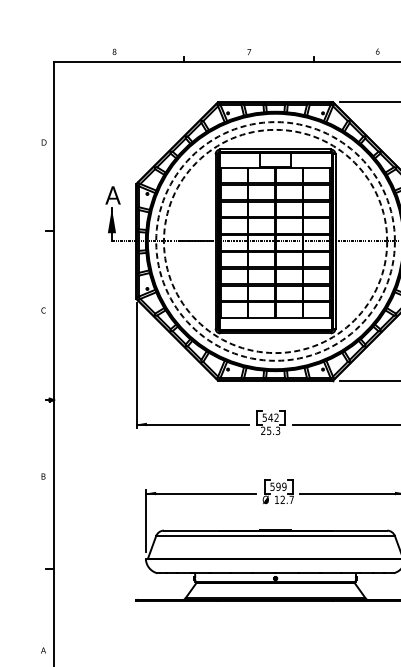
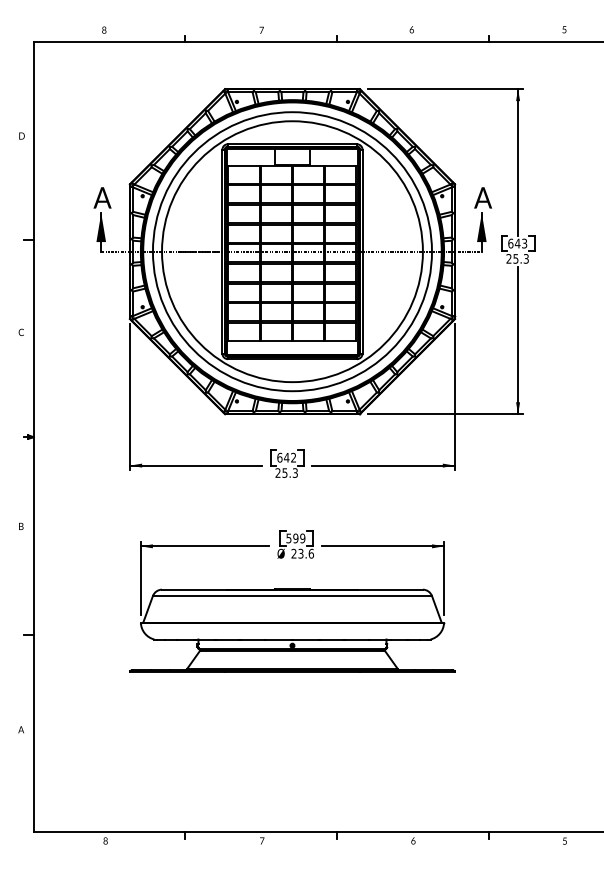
circle: (274, 241) -> (291, 251), dashed -> solid
circle: (275, 241) -> (292, 251), dashed -> solid
text: (264, 417) -> (279, 457), 542 -> 642
text: (284, 499) -> (302, 553), 12.7 -> 23.6

